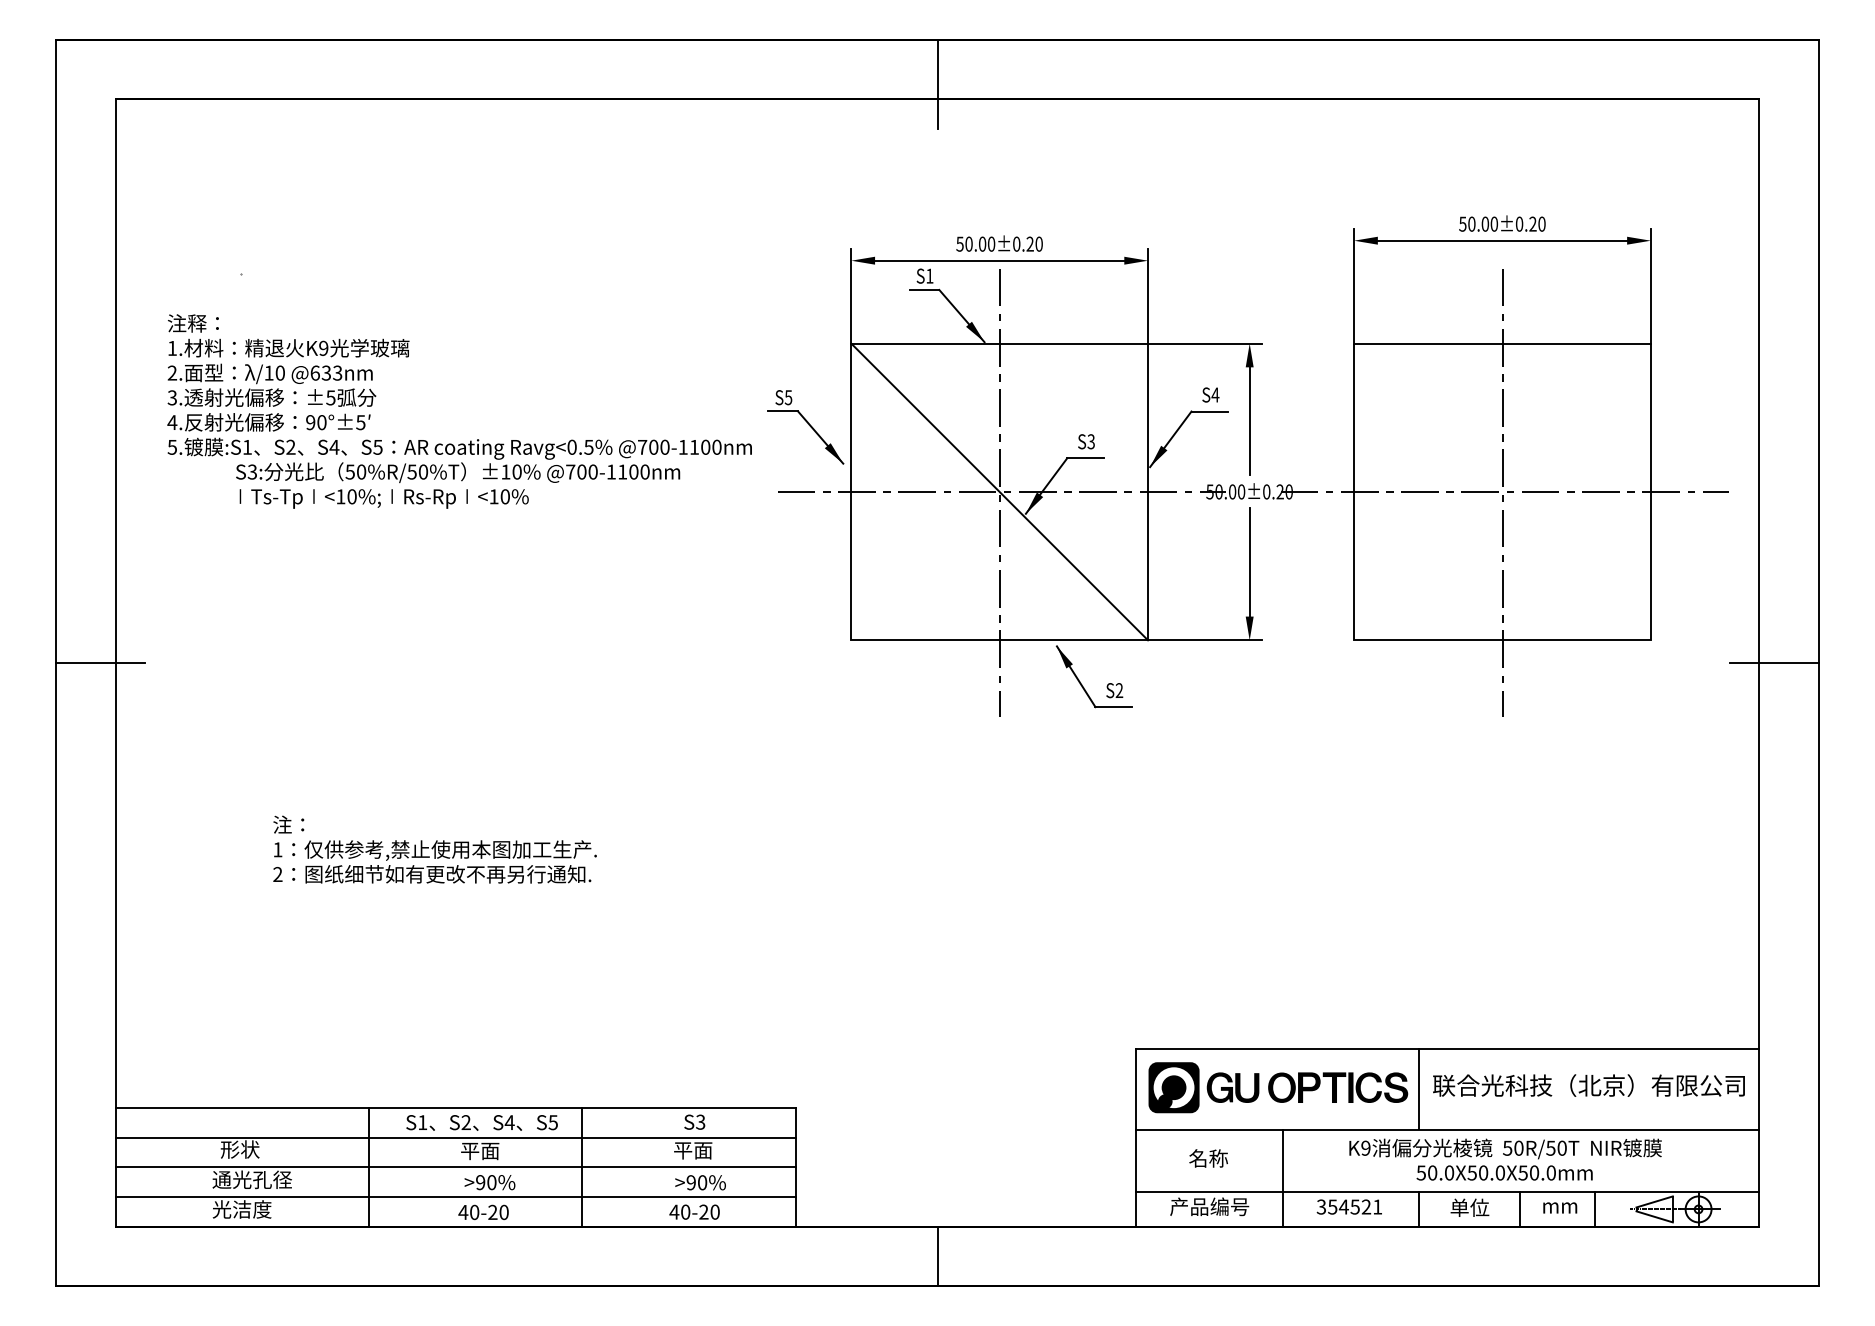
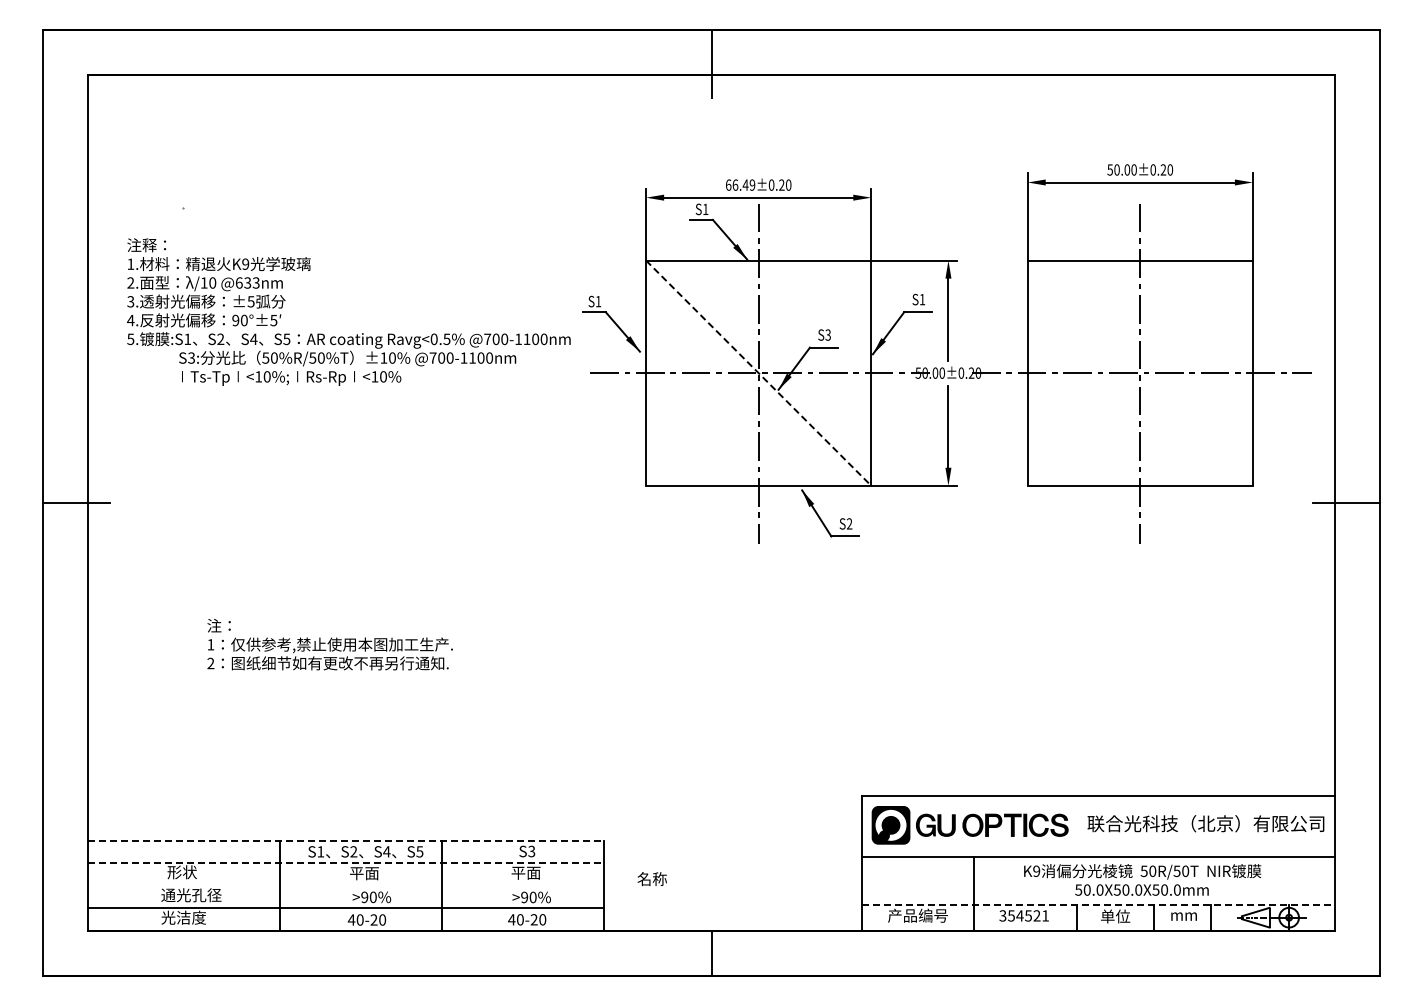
text: (975, 243) -> (740, 184), 50.00±0.20 -> 66.49±0.20
text: (1215, 394) -> (922, 299), S4 -> S1
text: (788, 397) -> (598, 301), S5 -> S1
line: (1000, 492) -> (759, 373), solid -> dashed
line: (1418, 1087) -> (1076, 825), removed
line: (456, 1107) -> (346, 840), solid -> dashed
line: (456, 1137) -> (346, 863), solid -> dashed
text: (1207, 1157) -> (651, 878), moved
line: (455, 1166) -> (345, 885), removed
line: (1448, 1192) -> (1099, 904), solid -> dashed

